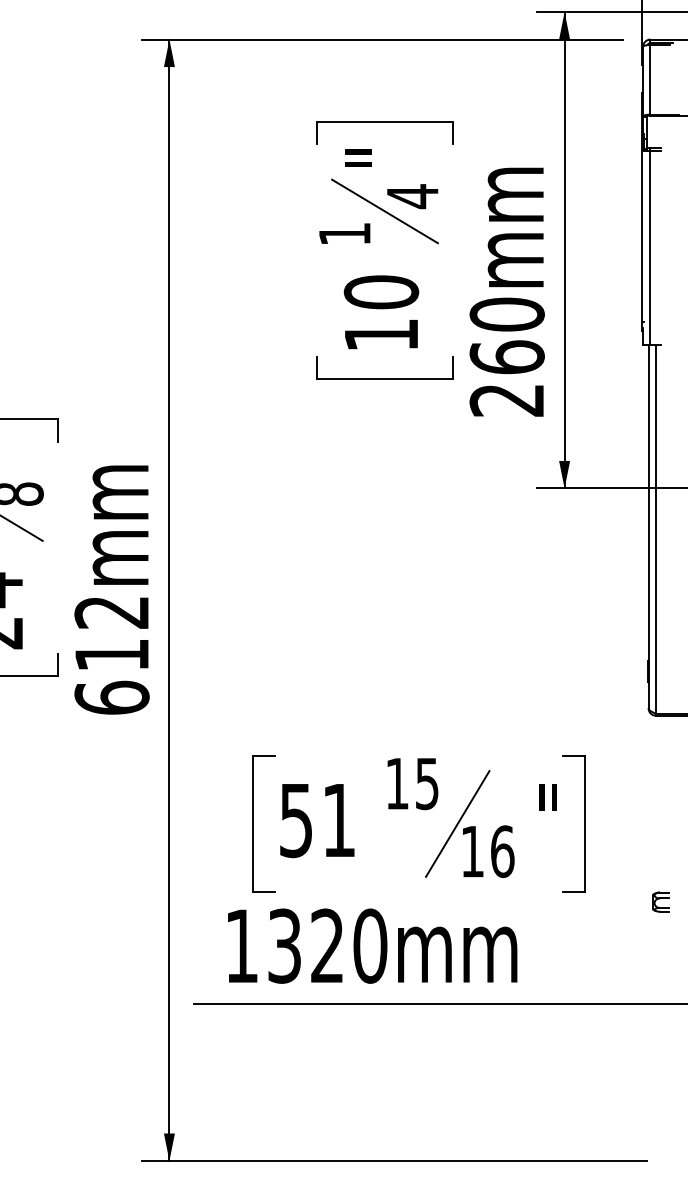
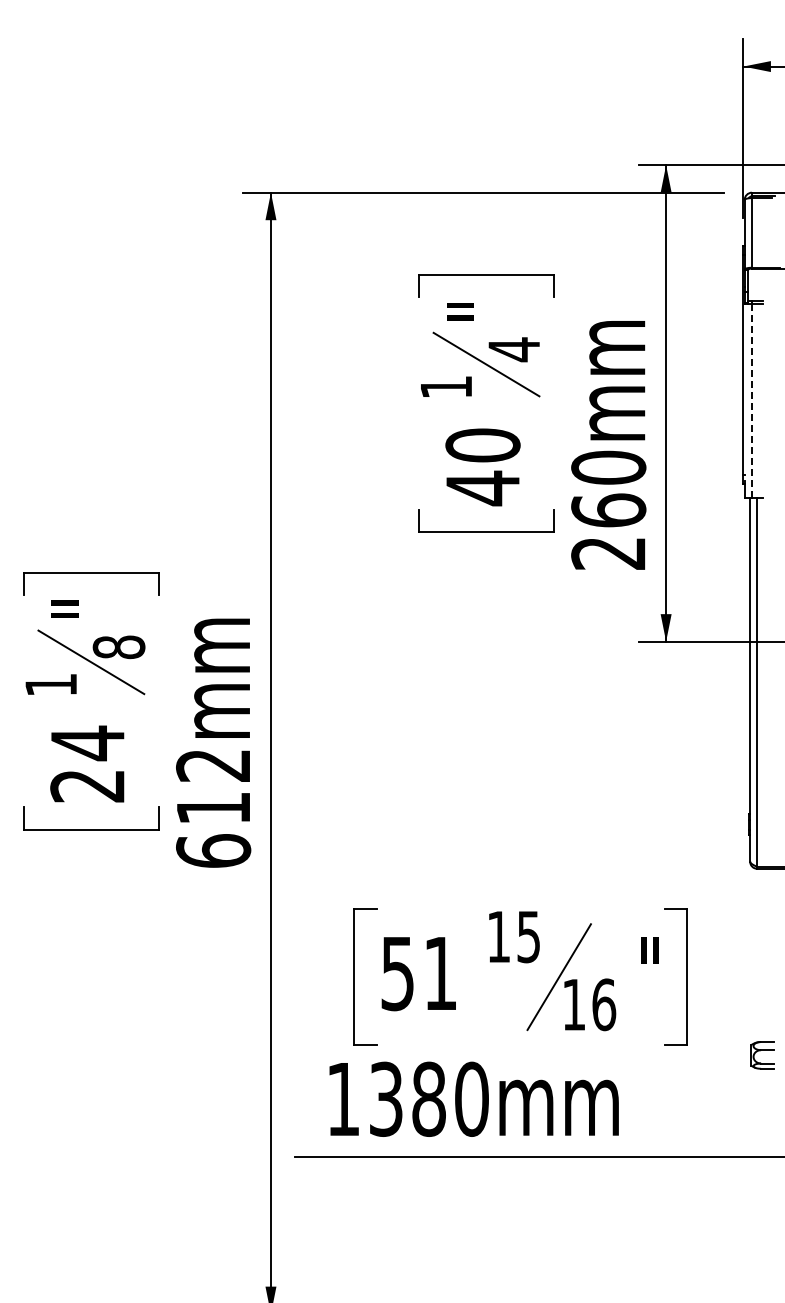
line: (649, 248) -> (751, 401), solid -> dashed
text: (380, 335) -> (482, 488), 10 -> 40
part: (660, 901) -> (762, 1054), size x1.4
text: (326, 945) -> (428, 1098), 1320mm -> 1380mm

